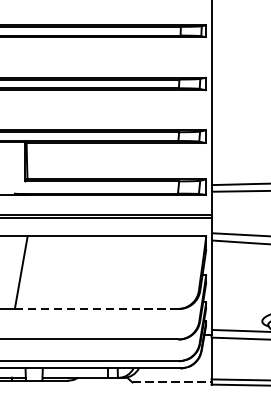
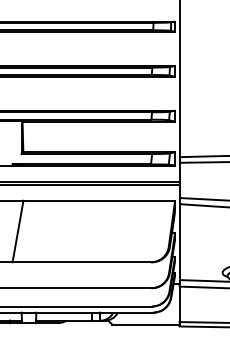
line: (97, 309) -> (82, 262), dashed -> solid
line: (172, 382) -> (146, 324), dashed -> solid

